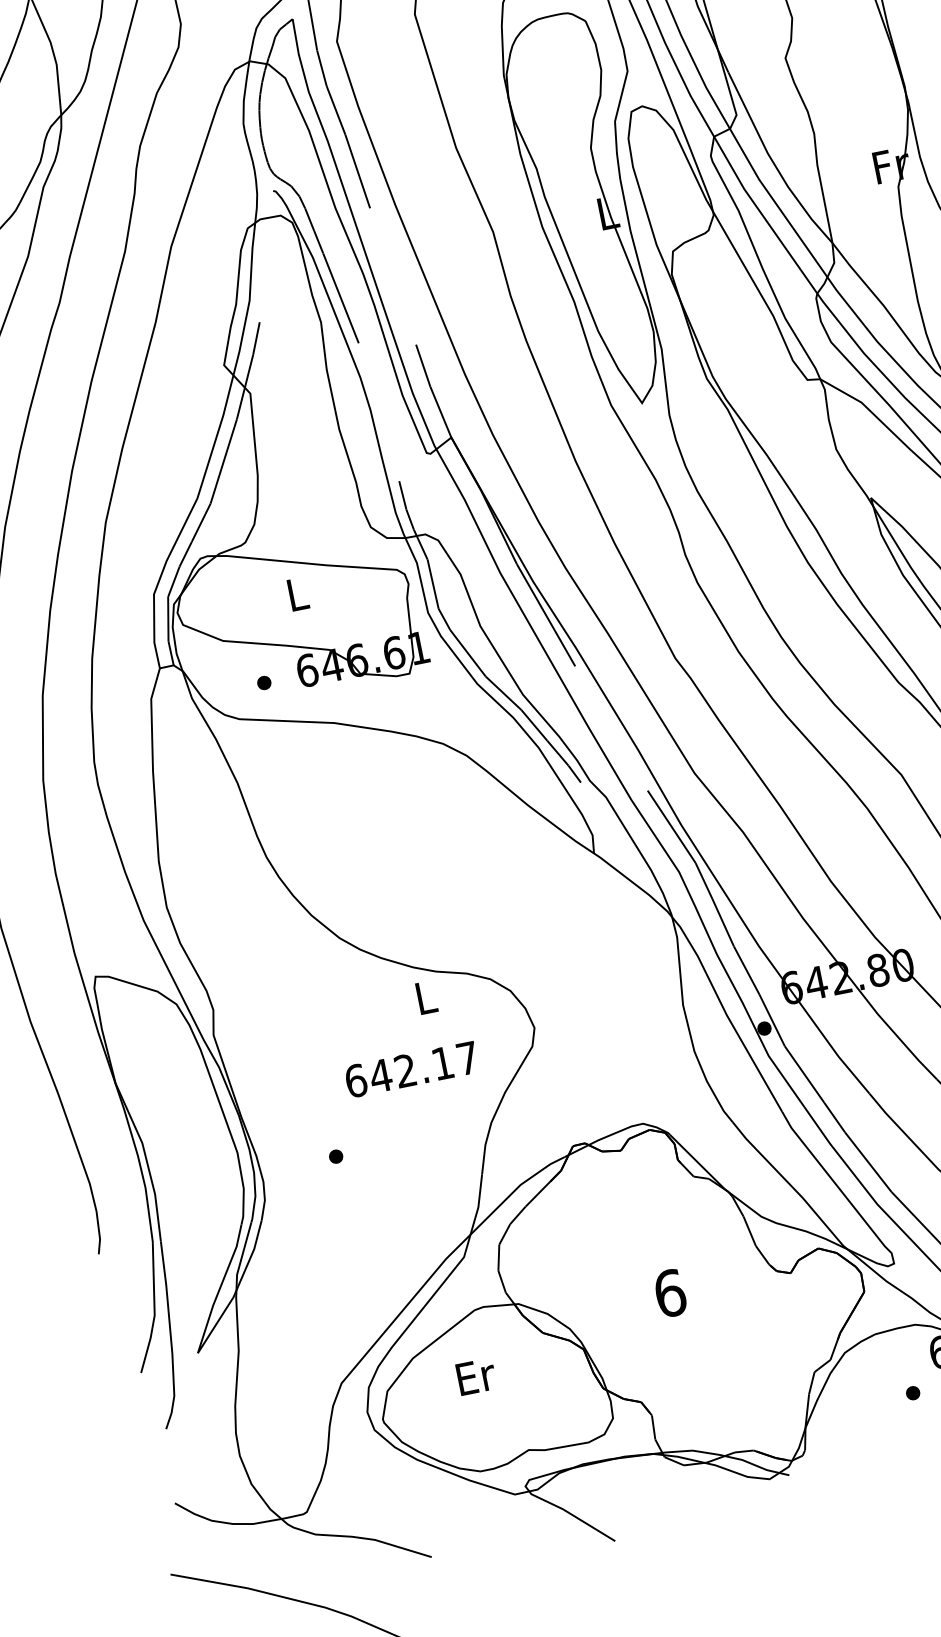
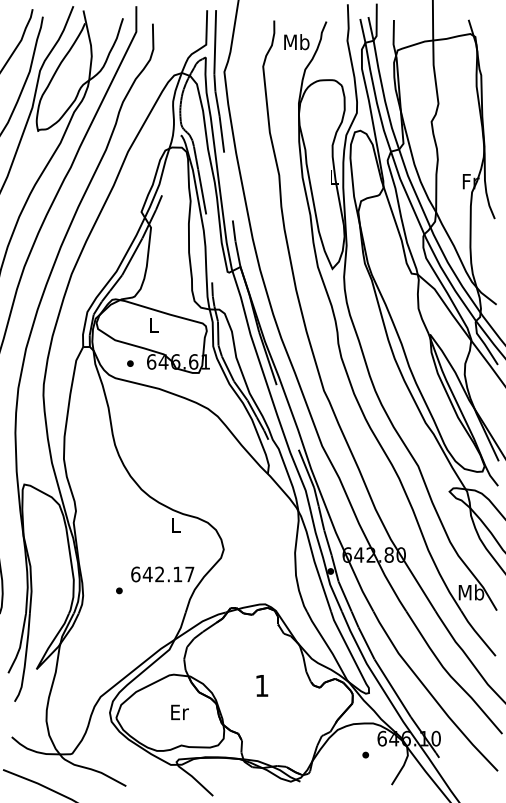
text: (411, 1069) -> (162, 574), moved
text: (668, 1292) -> (261, 685), 6 -> 1
text: (475, 1377) -> (179, 712), moved

